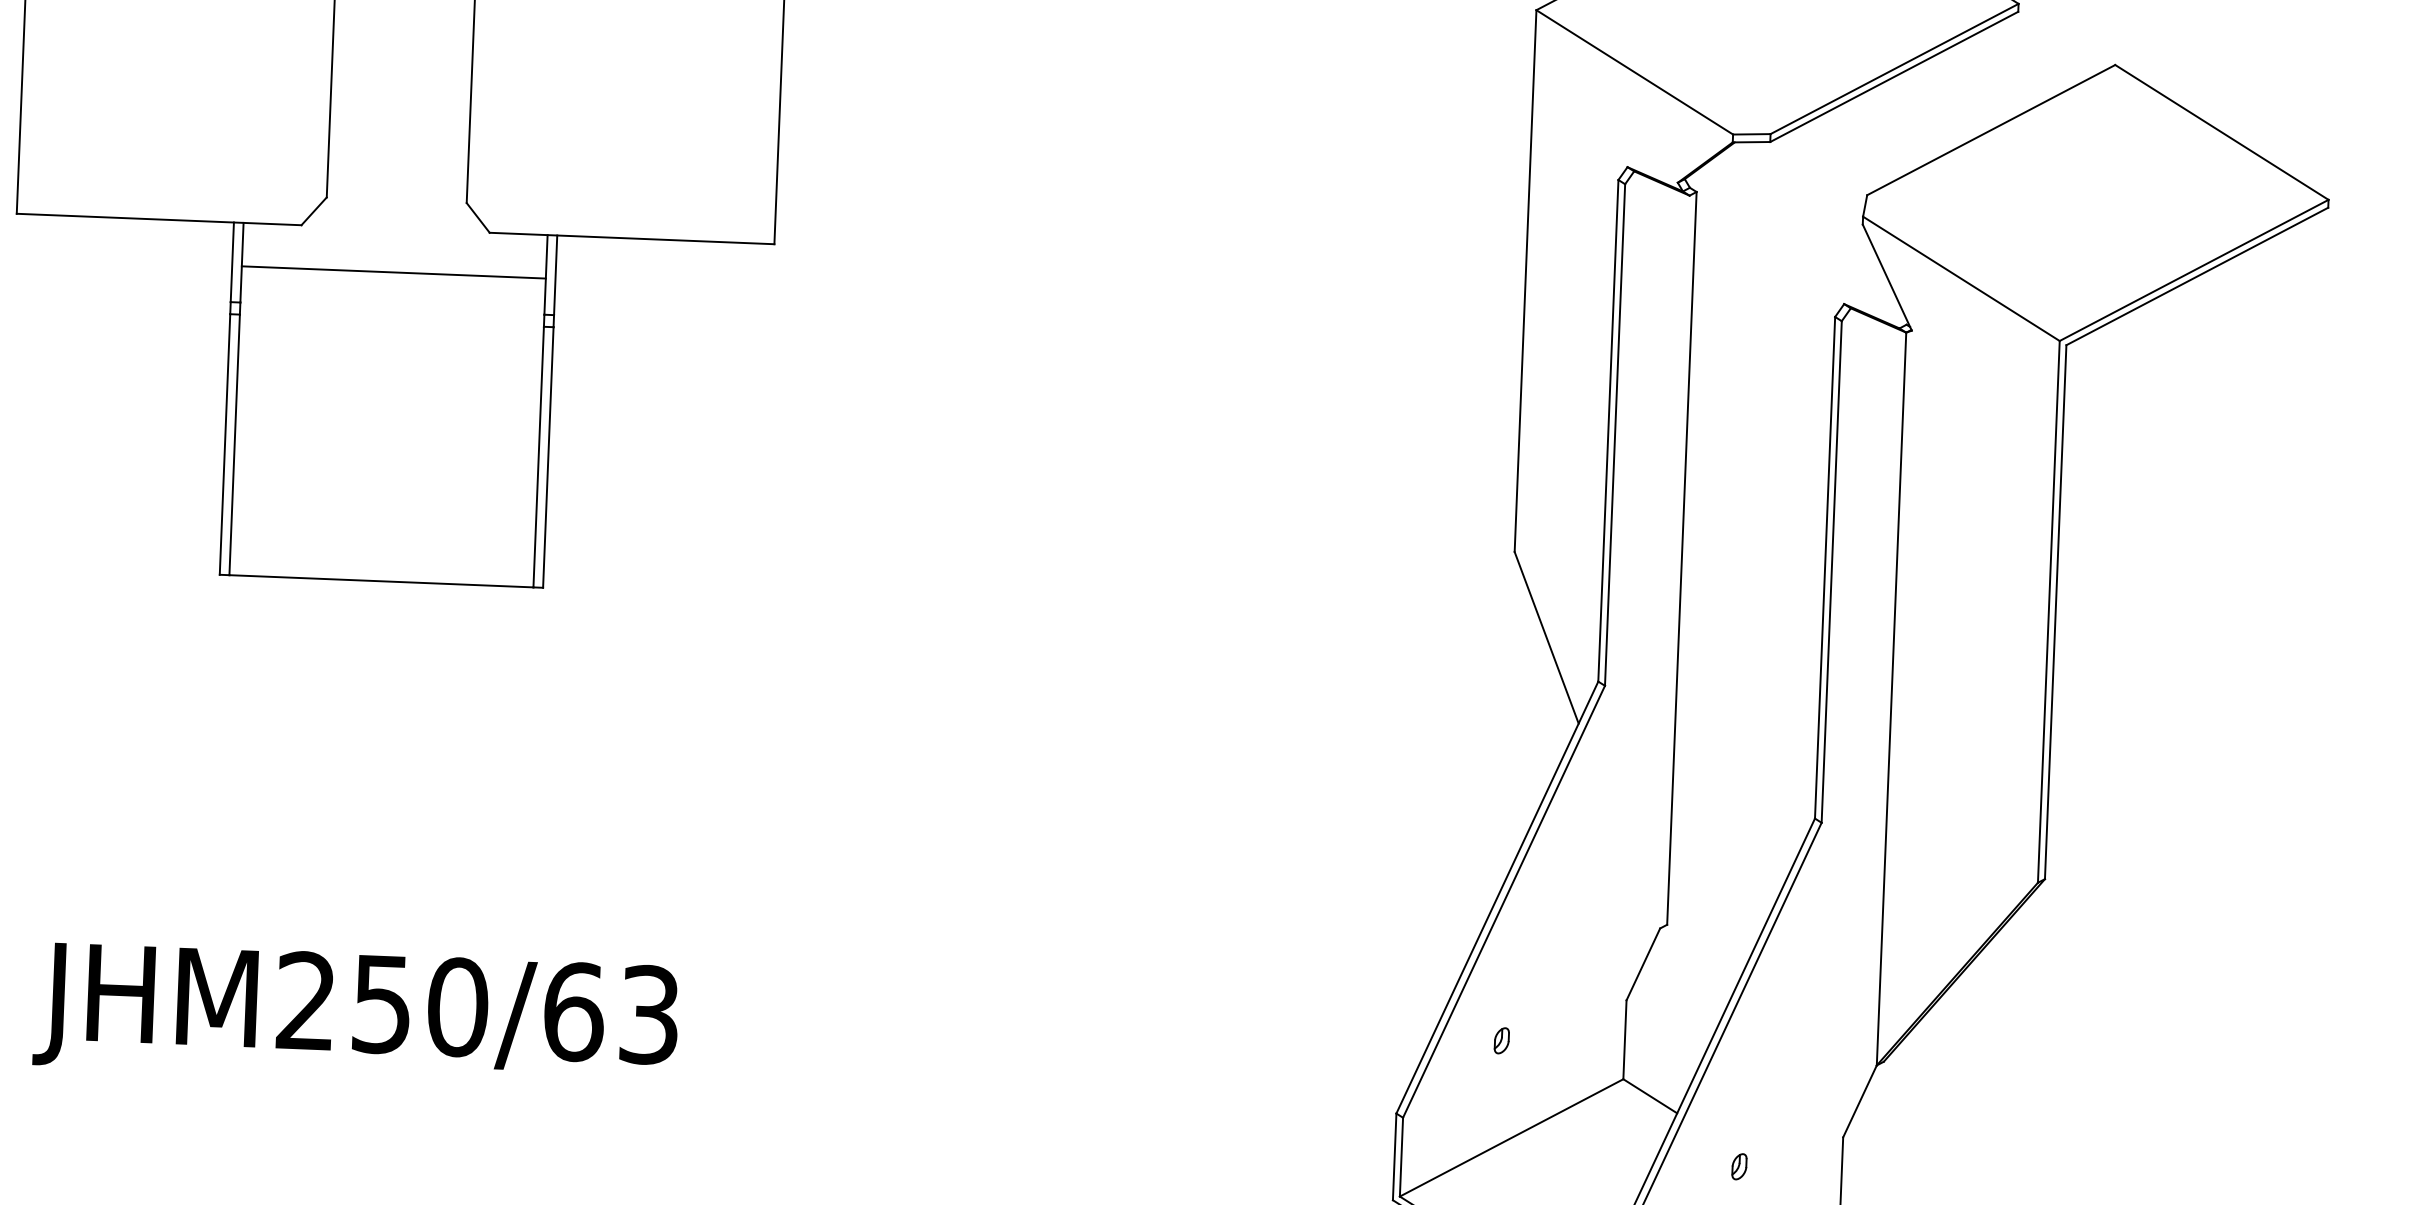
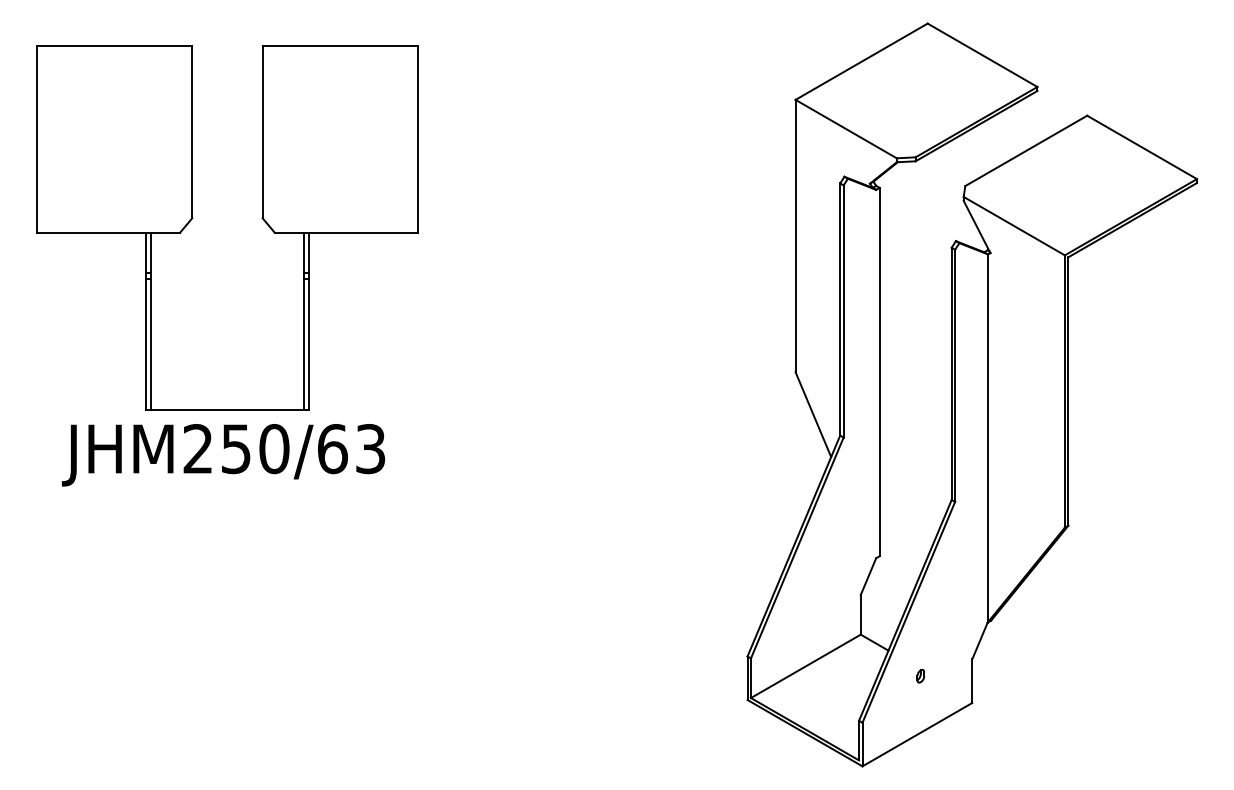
line: (393, 272) -> (227, 254), removed
text: (356, 1016) -> (223, 455), moved
part: (1500, 1040) -> (798, 617), removed

